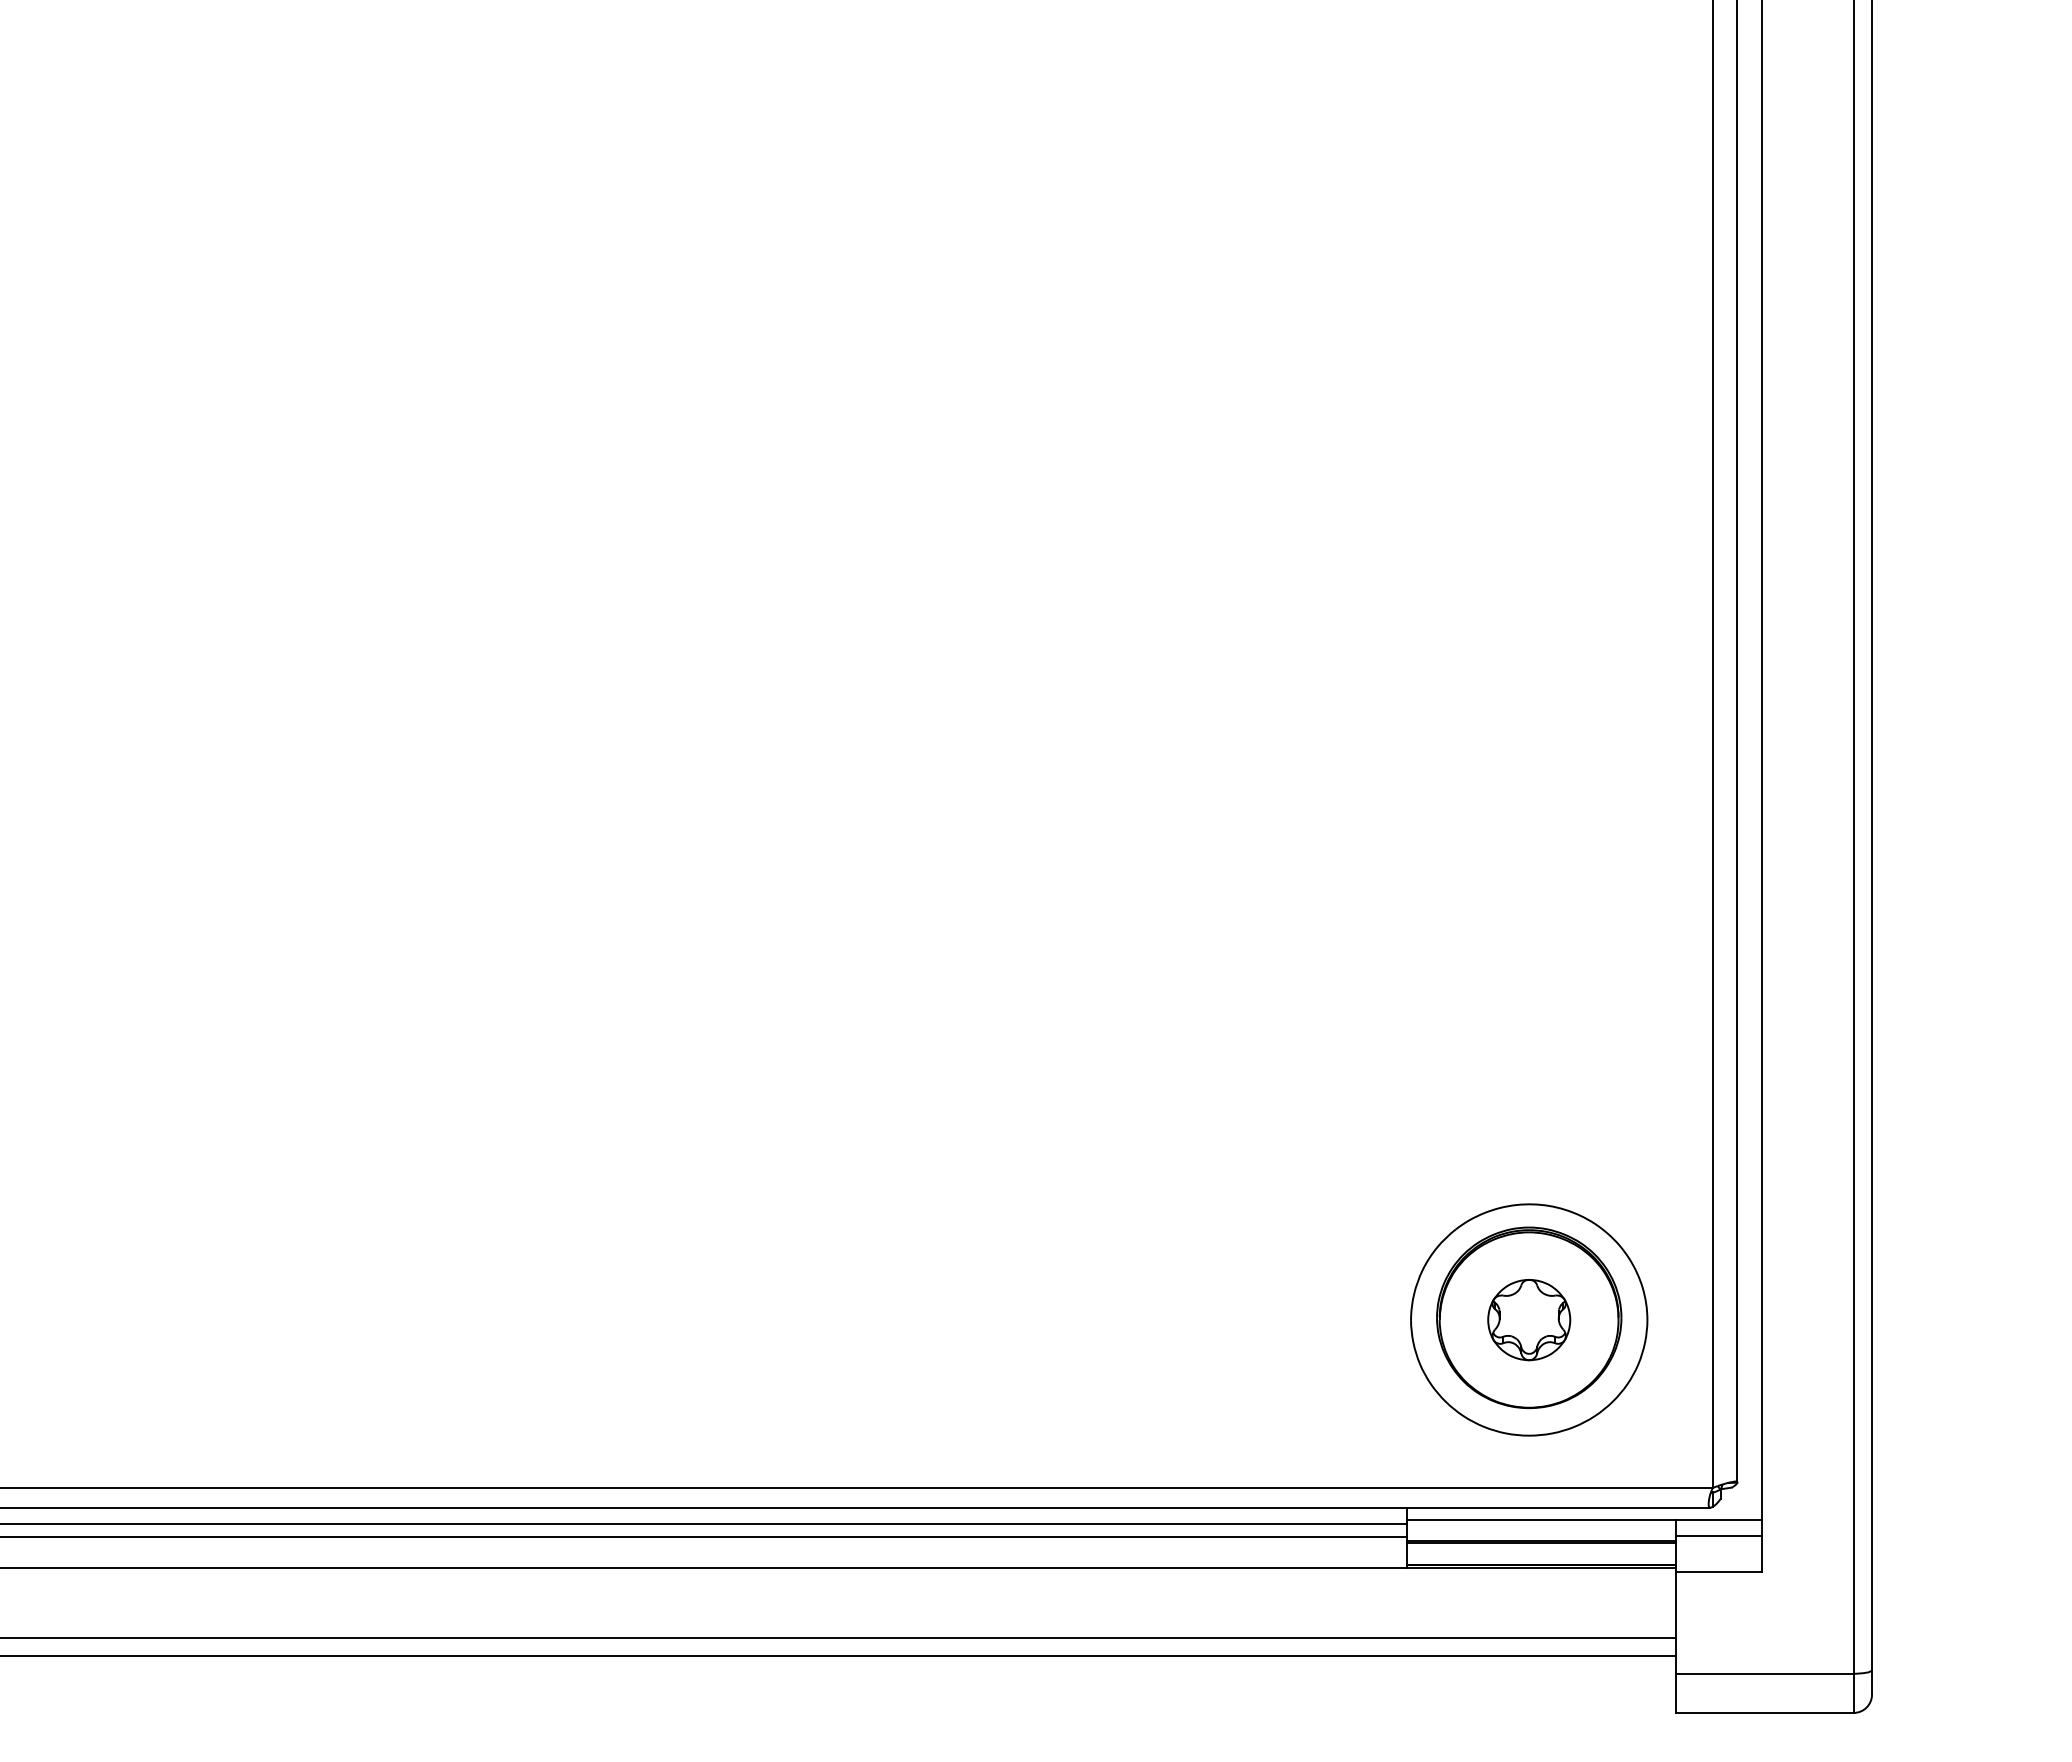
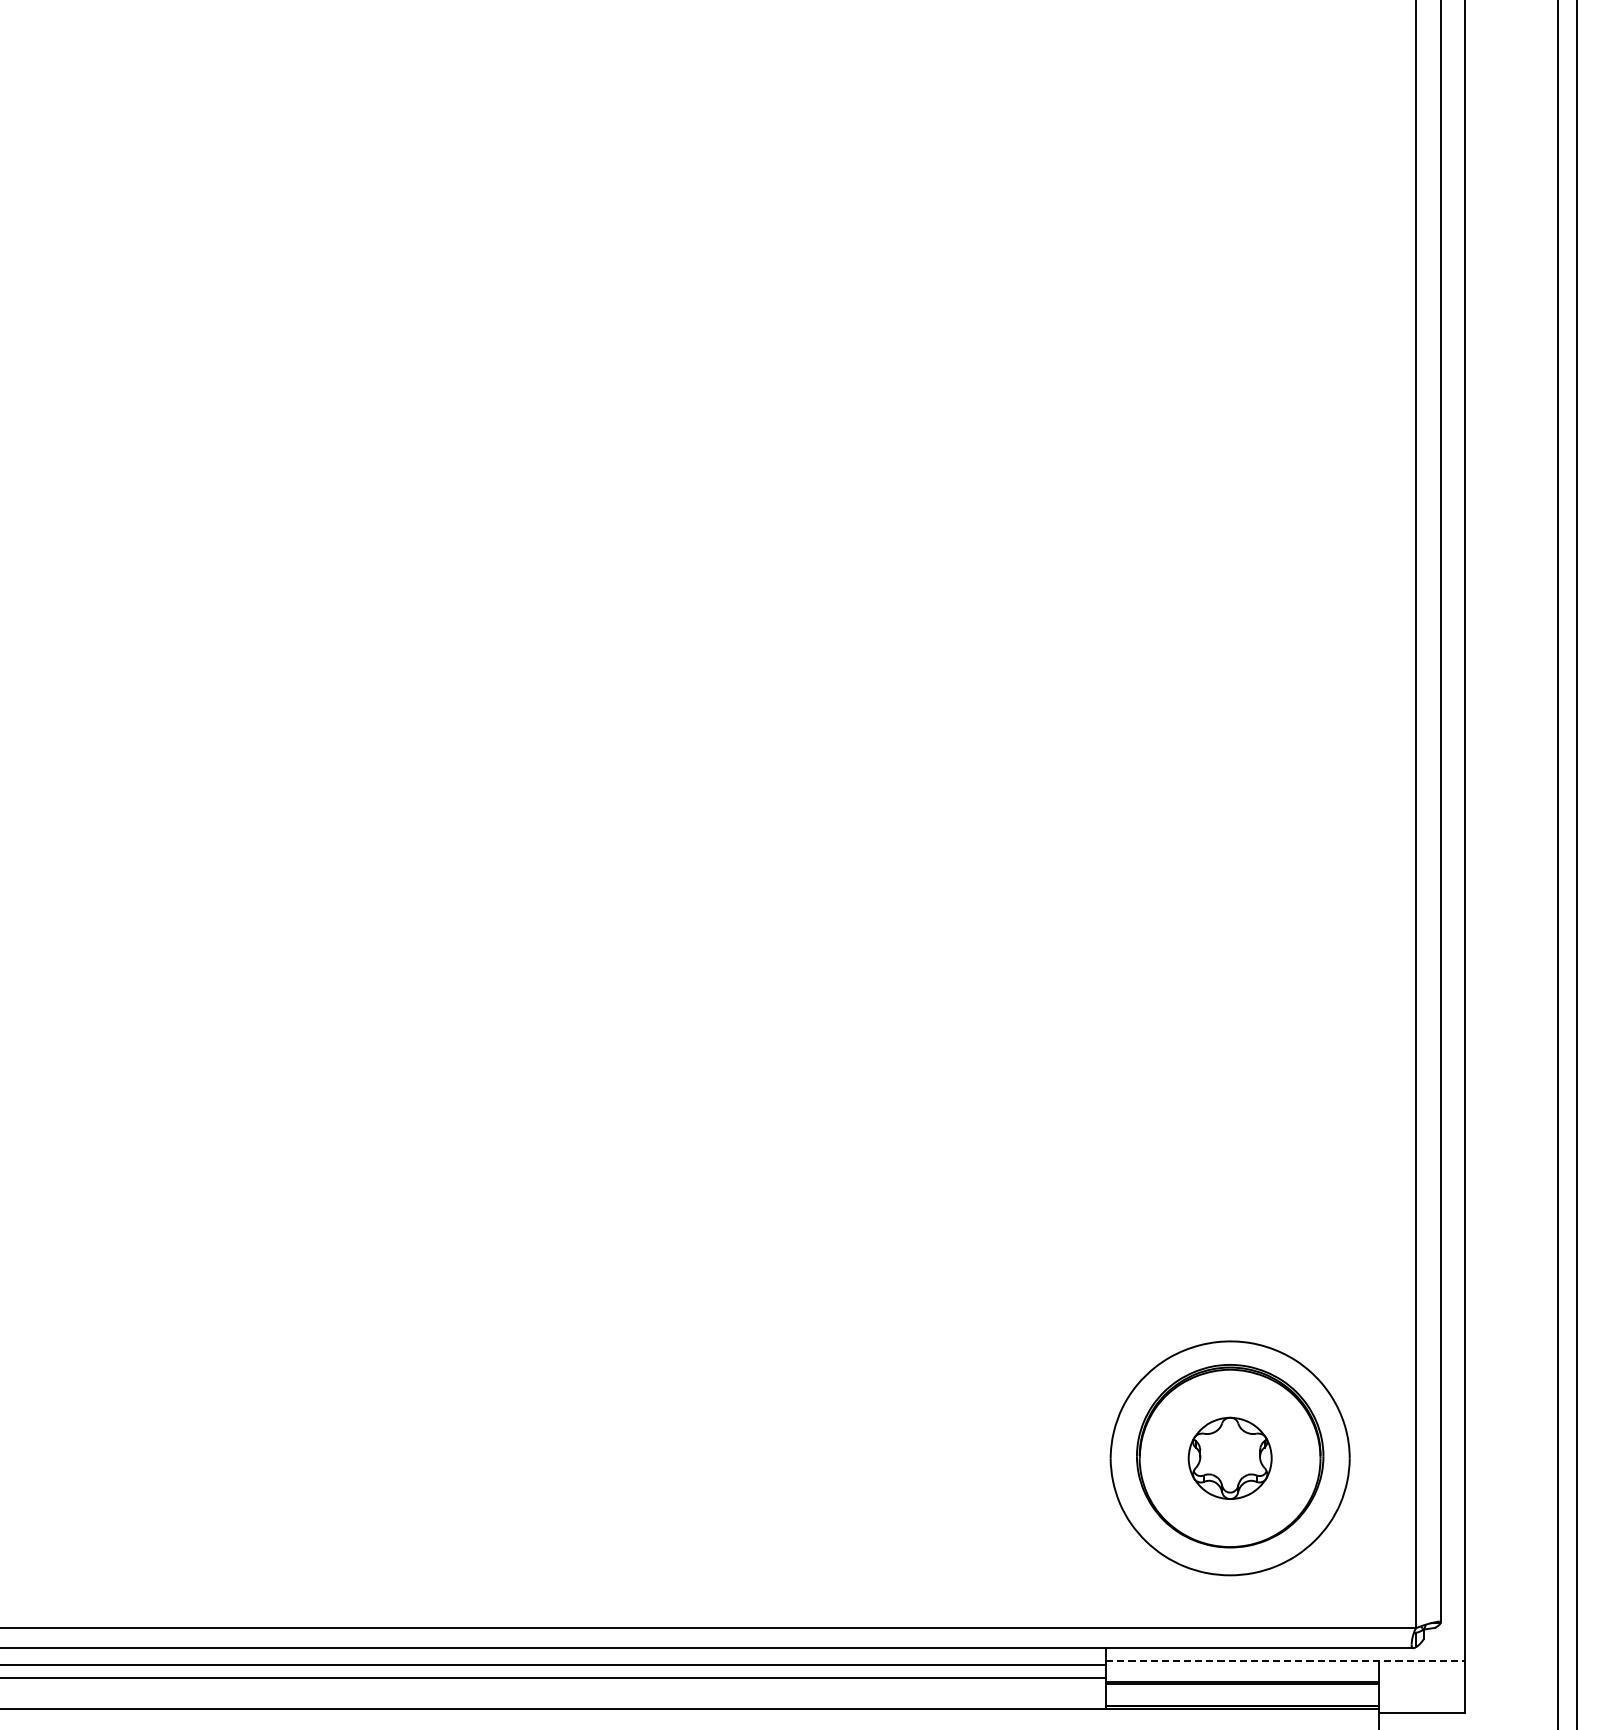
line: (1584, 1519) -> (1286, 1660), solid -> dashed
line: (1718, 1535) -> (1421, 1676), removed

